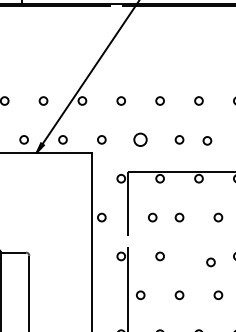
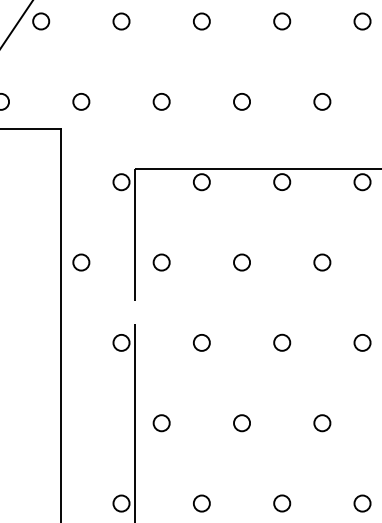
circle: (140, 139) -> (161, 101), size x0.62
circle: (207, 140) -> (322, 101), moved
circle: (152, 217) -> (161, 262), moved
circle: (210, 262) -> (281, 342), moved

